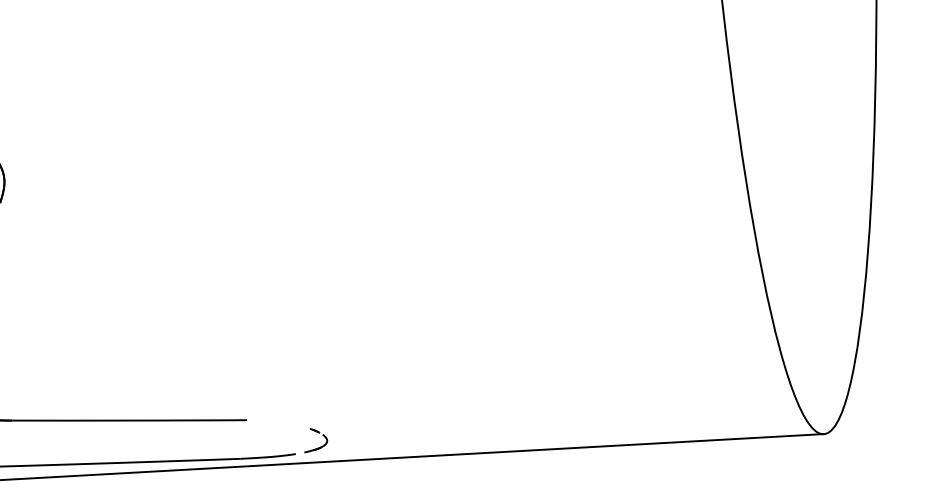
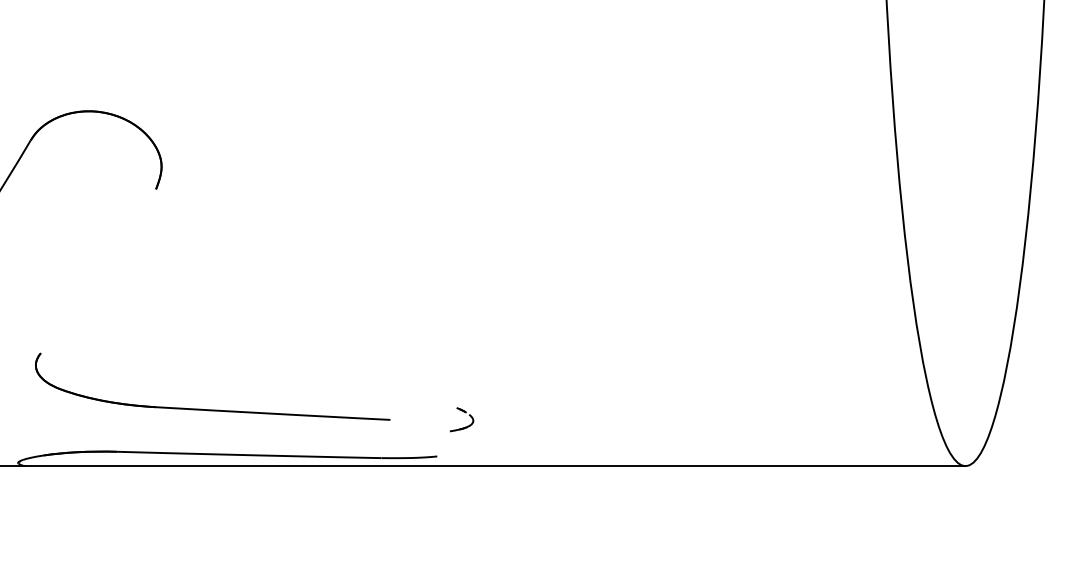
part: (318, 433) -> (465, 413), moved

